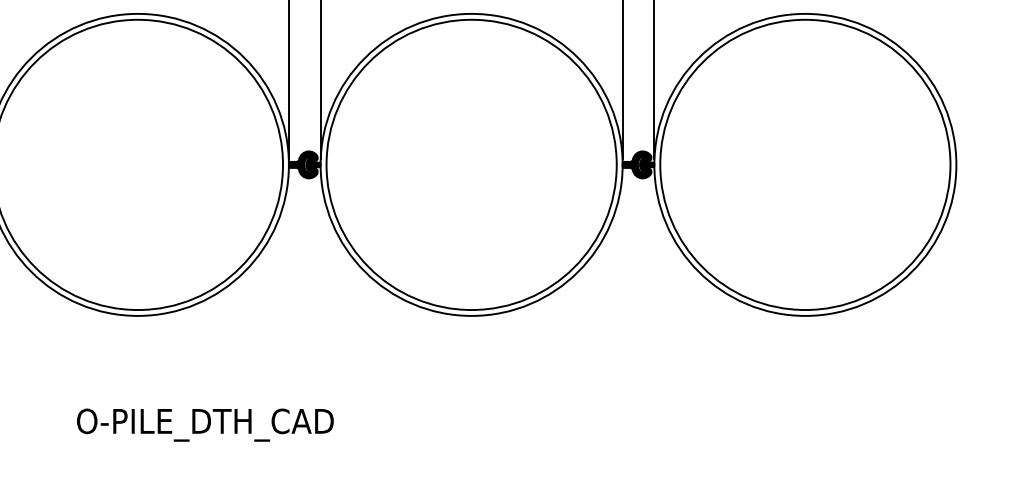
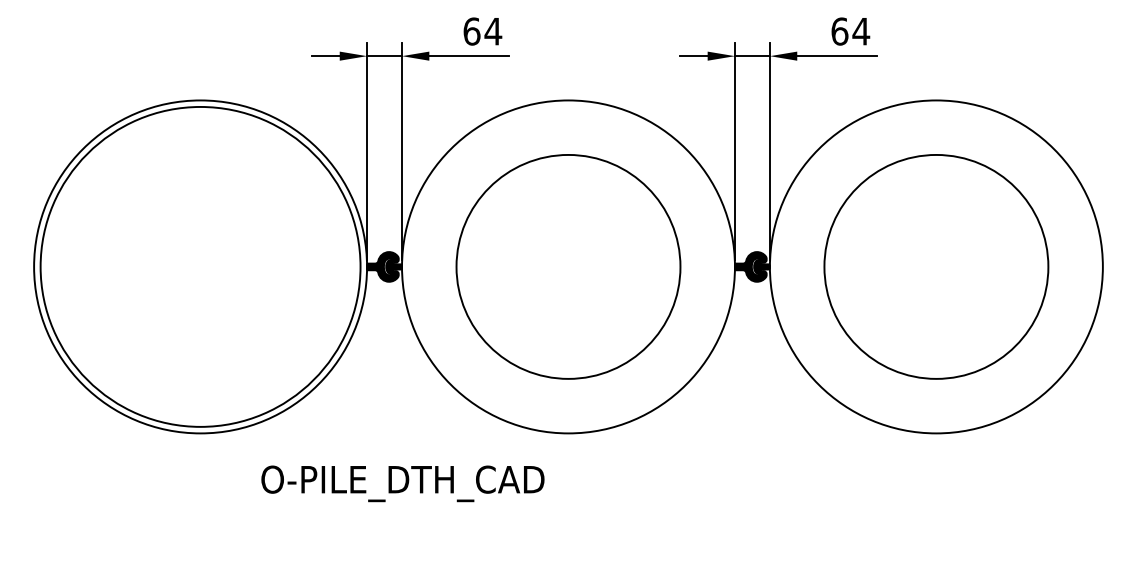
circle: (471, 164) -> (568, 266), size x0.7
circle: (805, 164) -> (936, 266), size x0.7
text: (204, 424) -> (402, 483), moved

